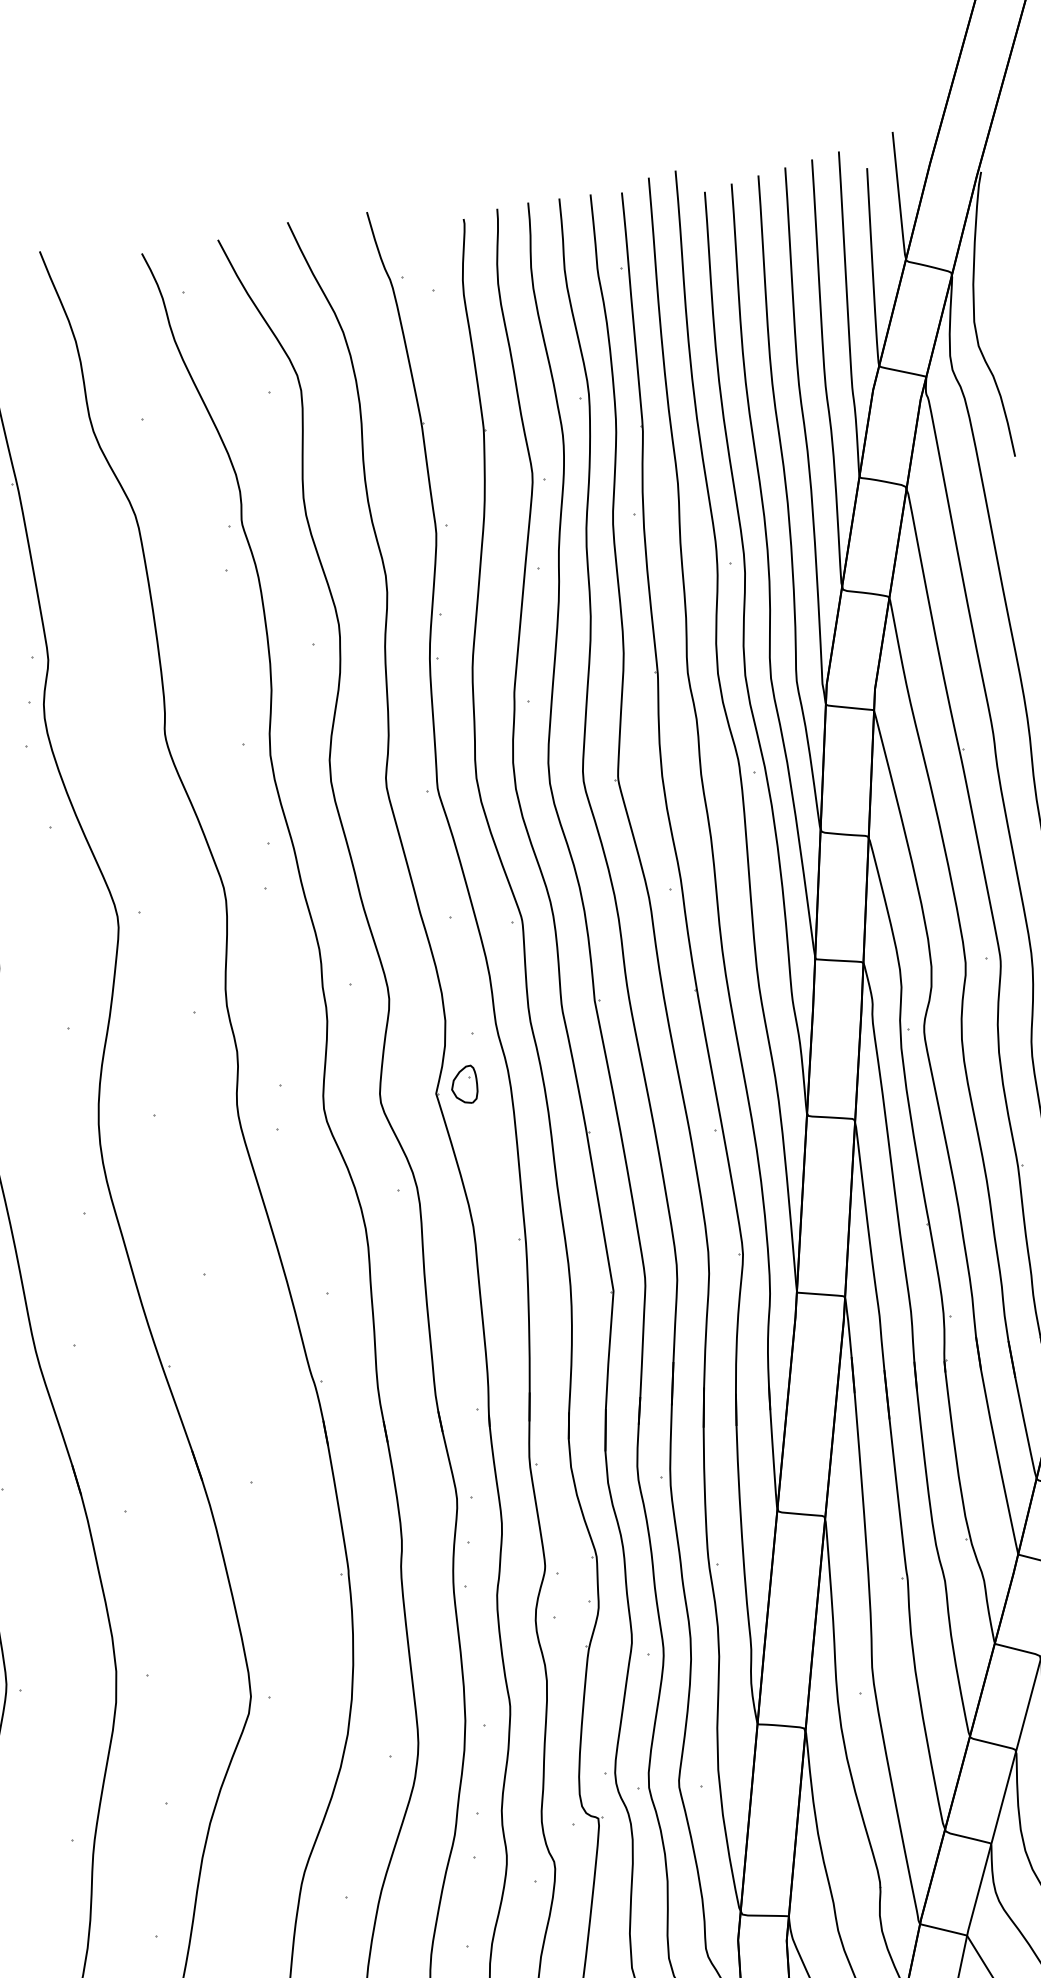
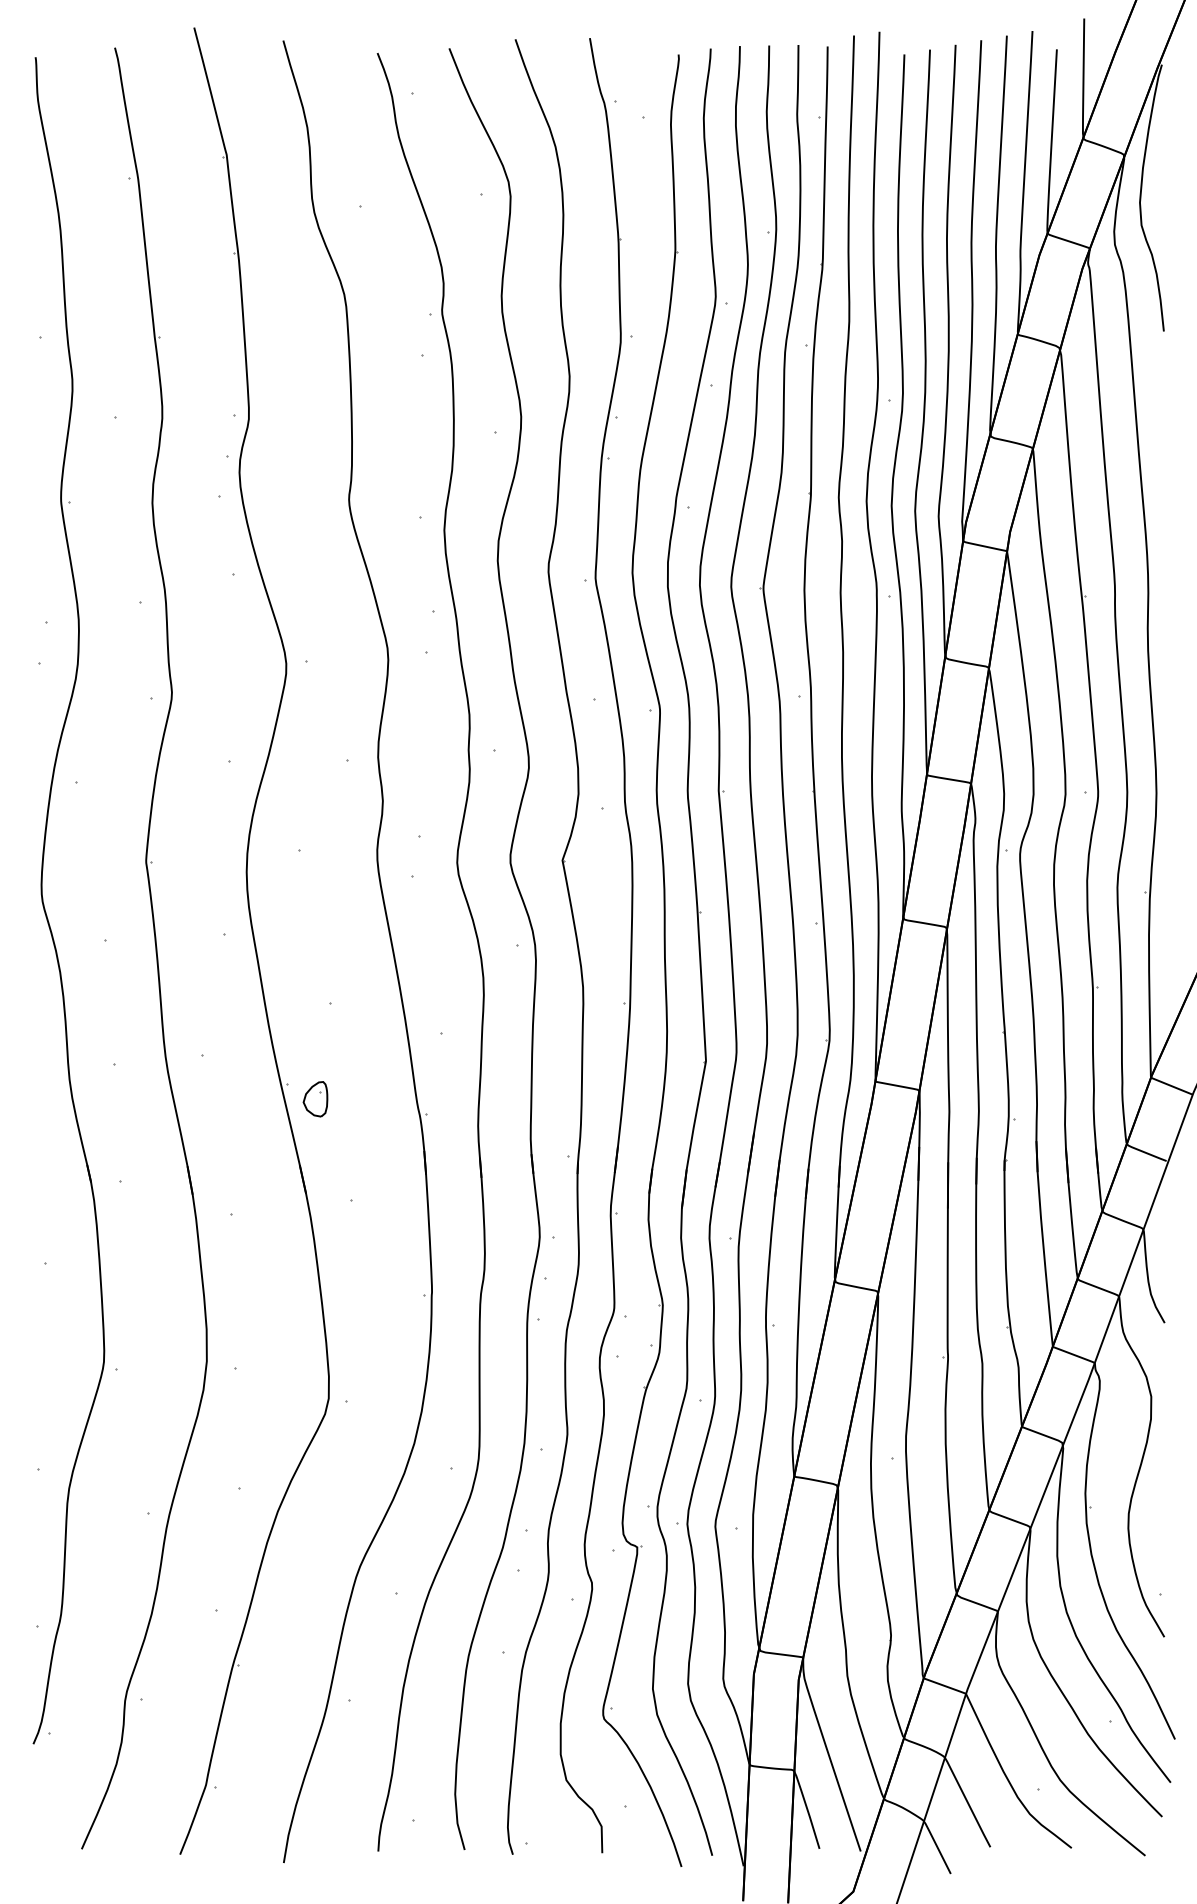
part: (464, 1085) -> (315, 1099), moved

